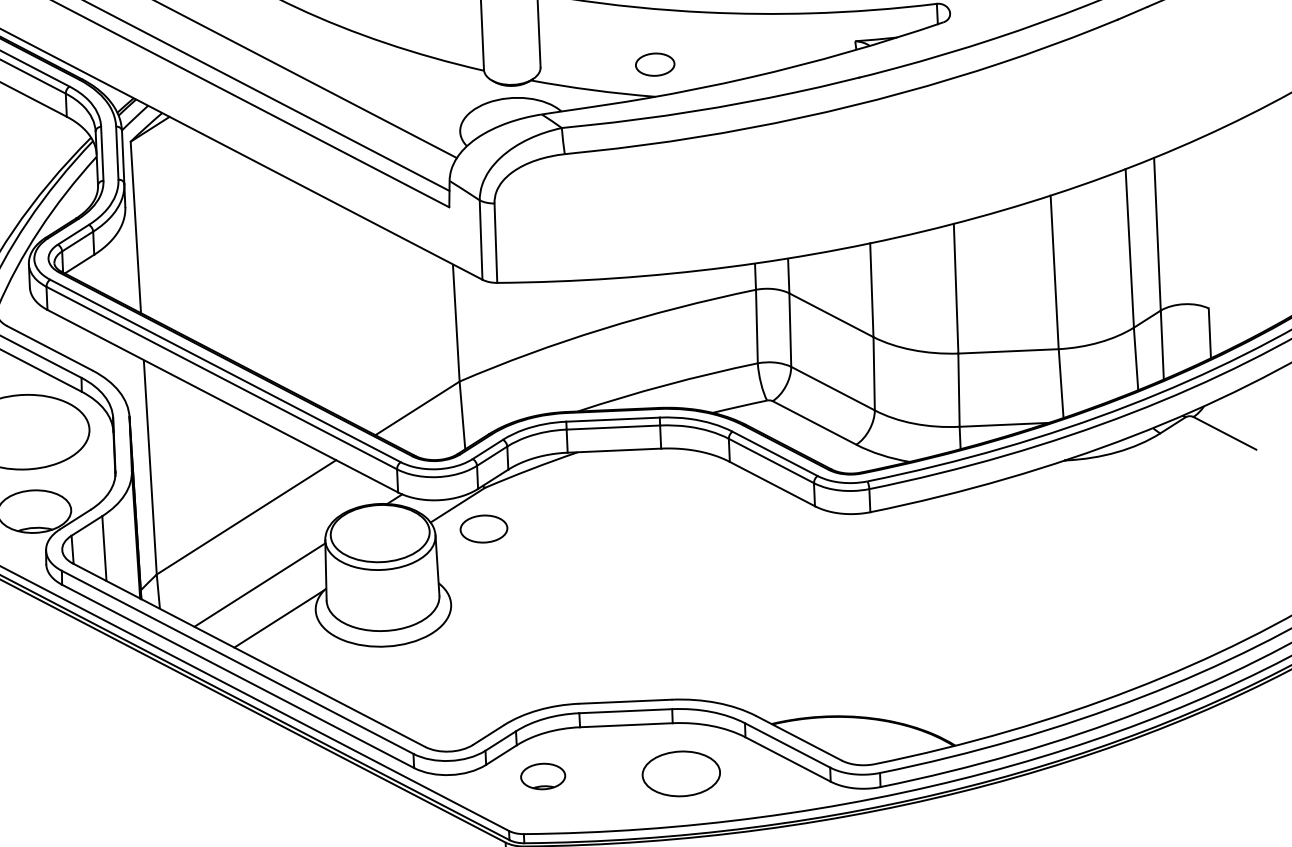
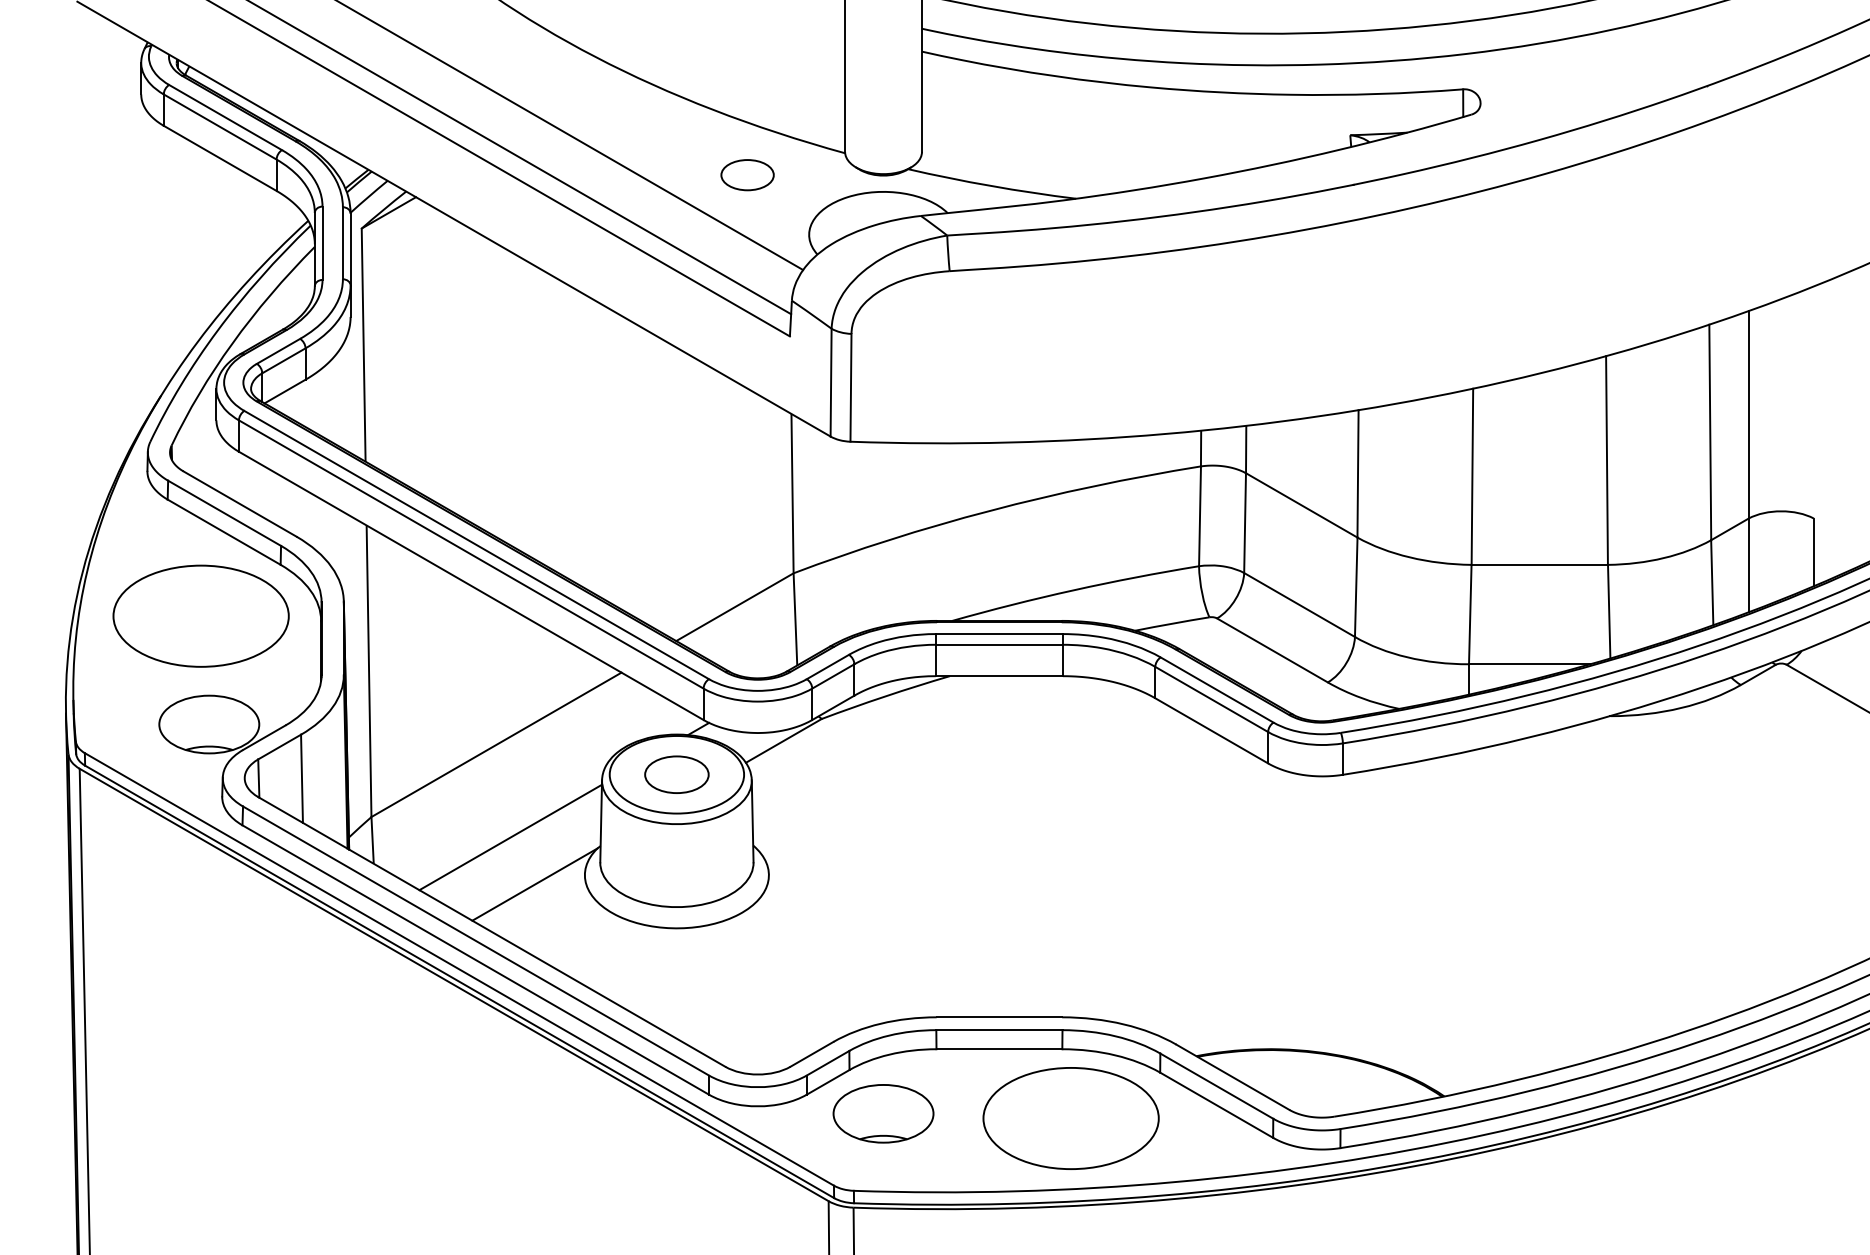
part: (655, 64) -> (747, 175), moved
part: (483, 528) -> (676, 774), moved
part: (680, 773) -> (1070, 1118), size x1.67
part: (543, 776) -> (883, 1113), size x1.67

